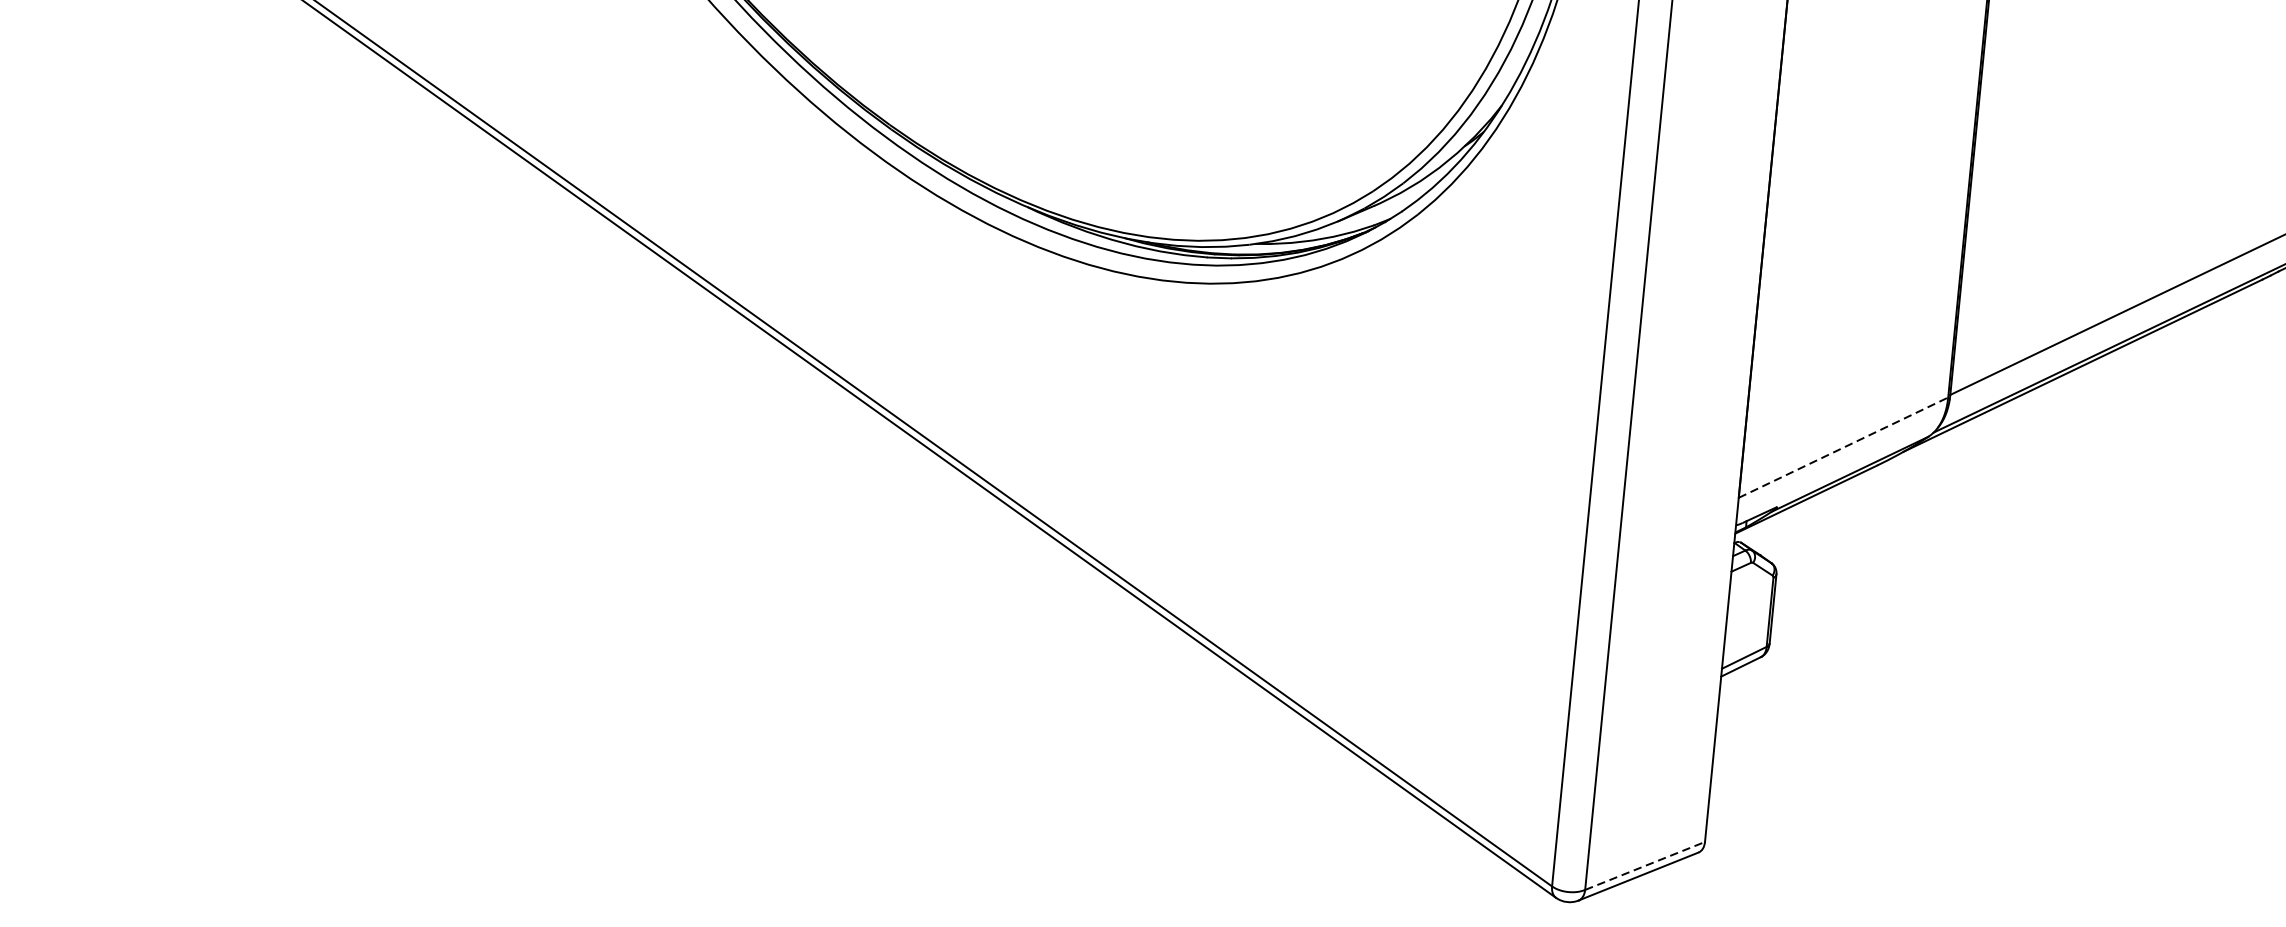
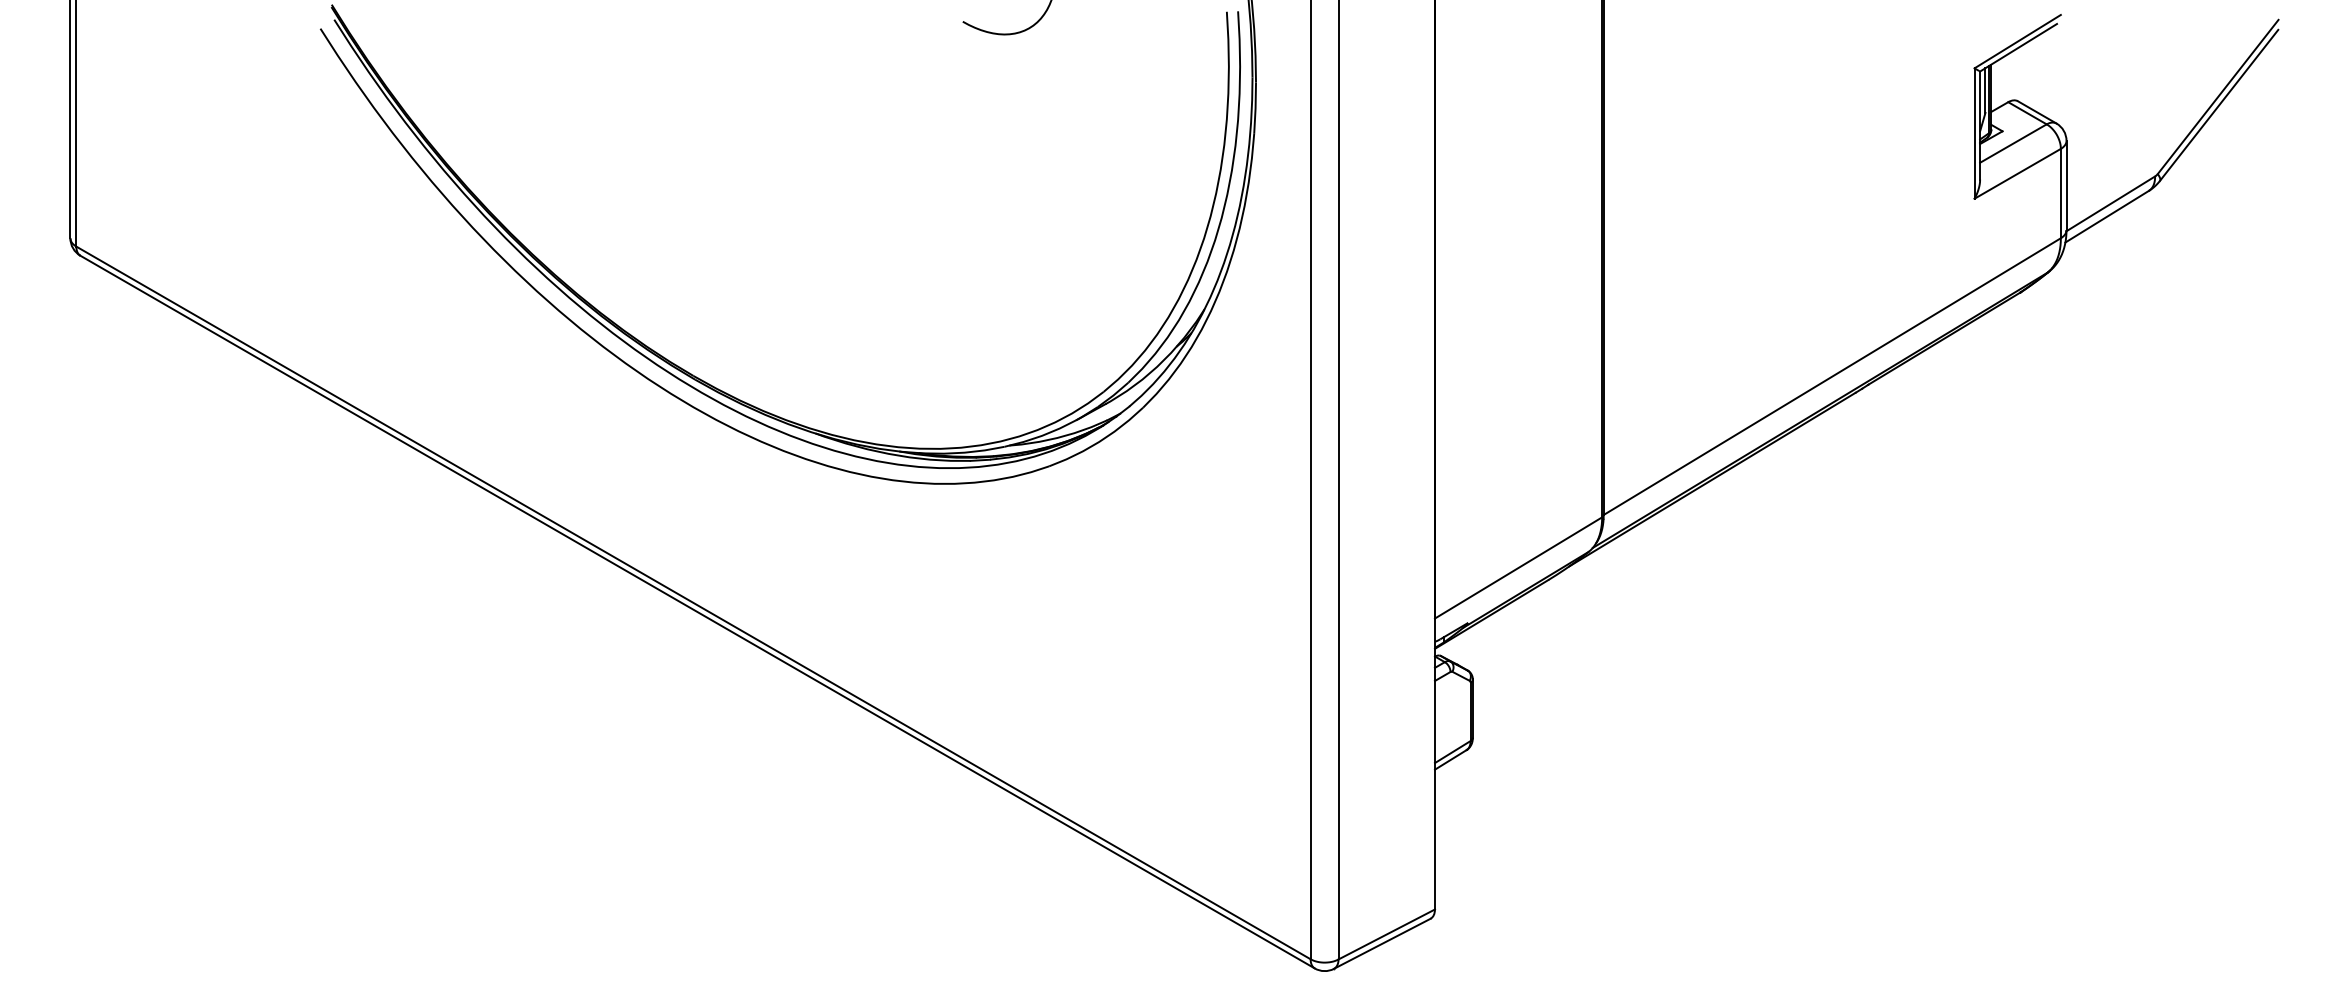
line: (1843, 447) -> (1518, 567), dashed -> solid
line: (1645, 866) -> (1387, 934), dashed -> solid

